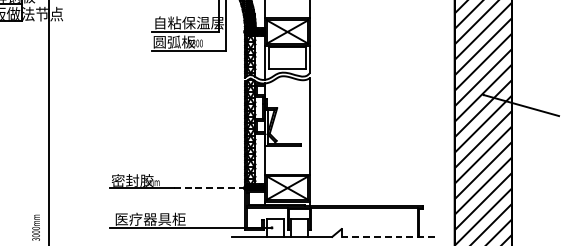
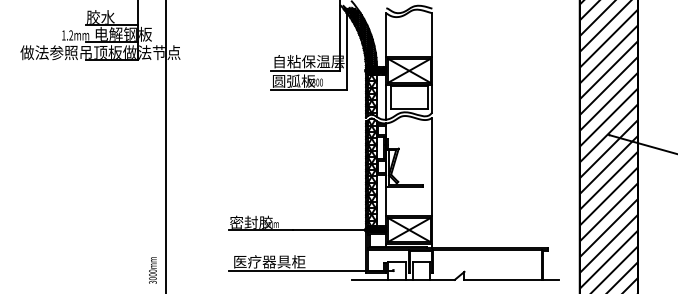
line: (209, 188) -> (329, 230), dashed -> solid
line: (387, 236) -> (511, 279), dashed -> solid

